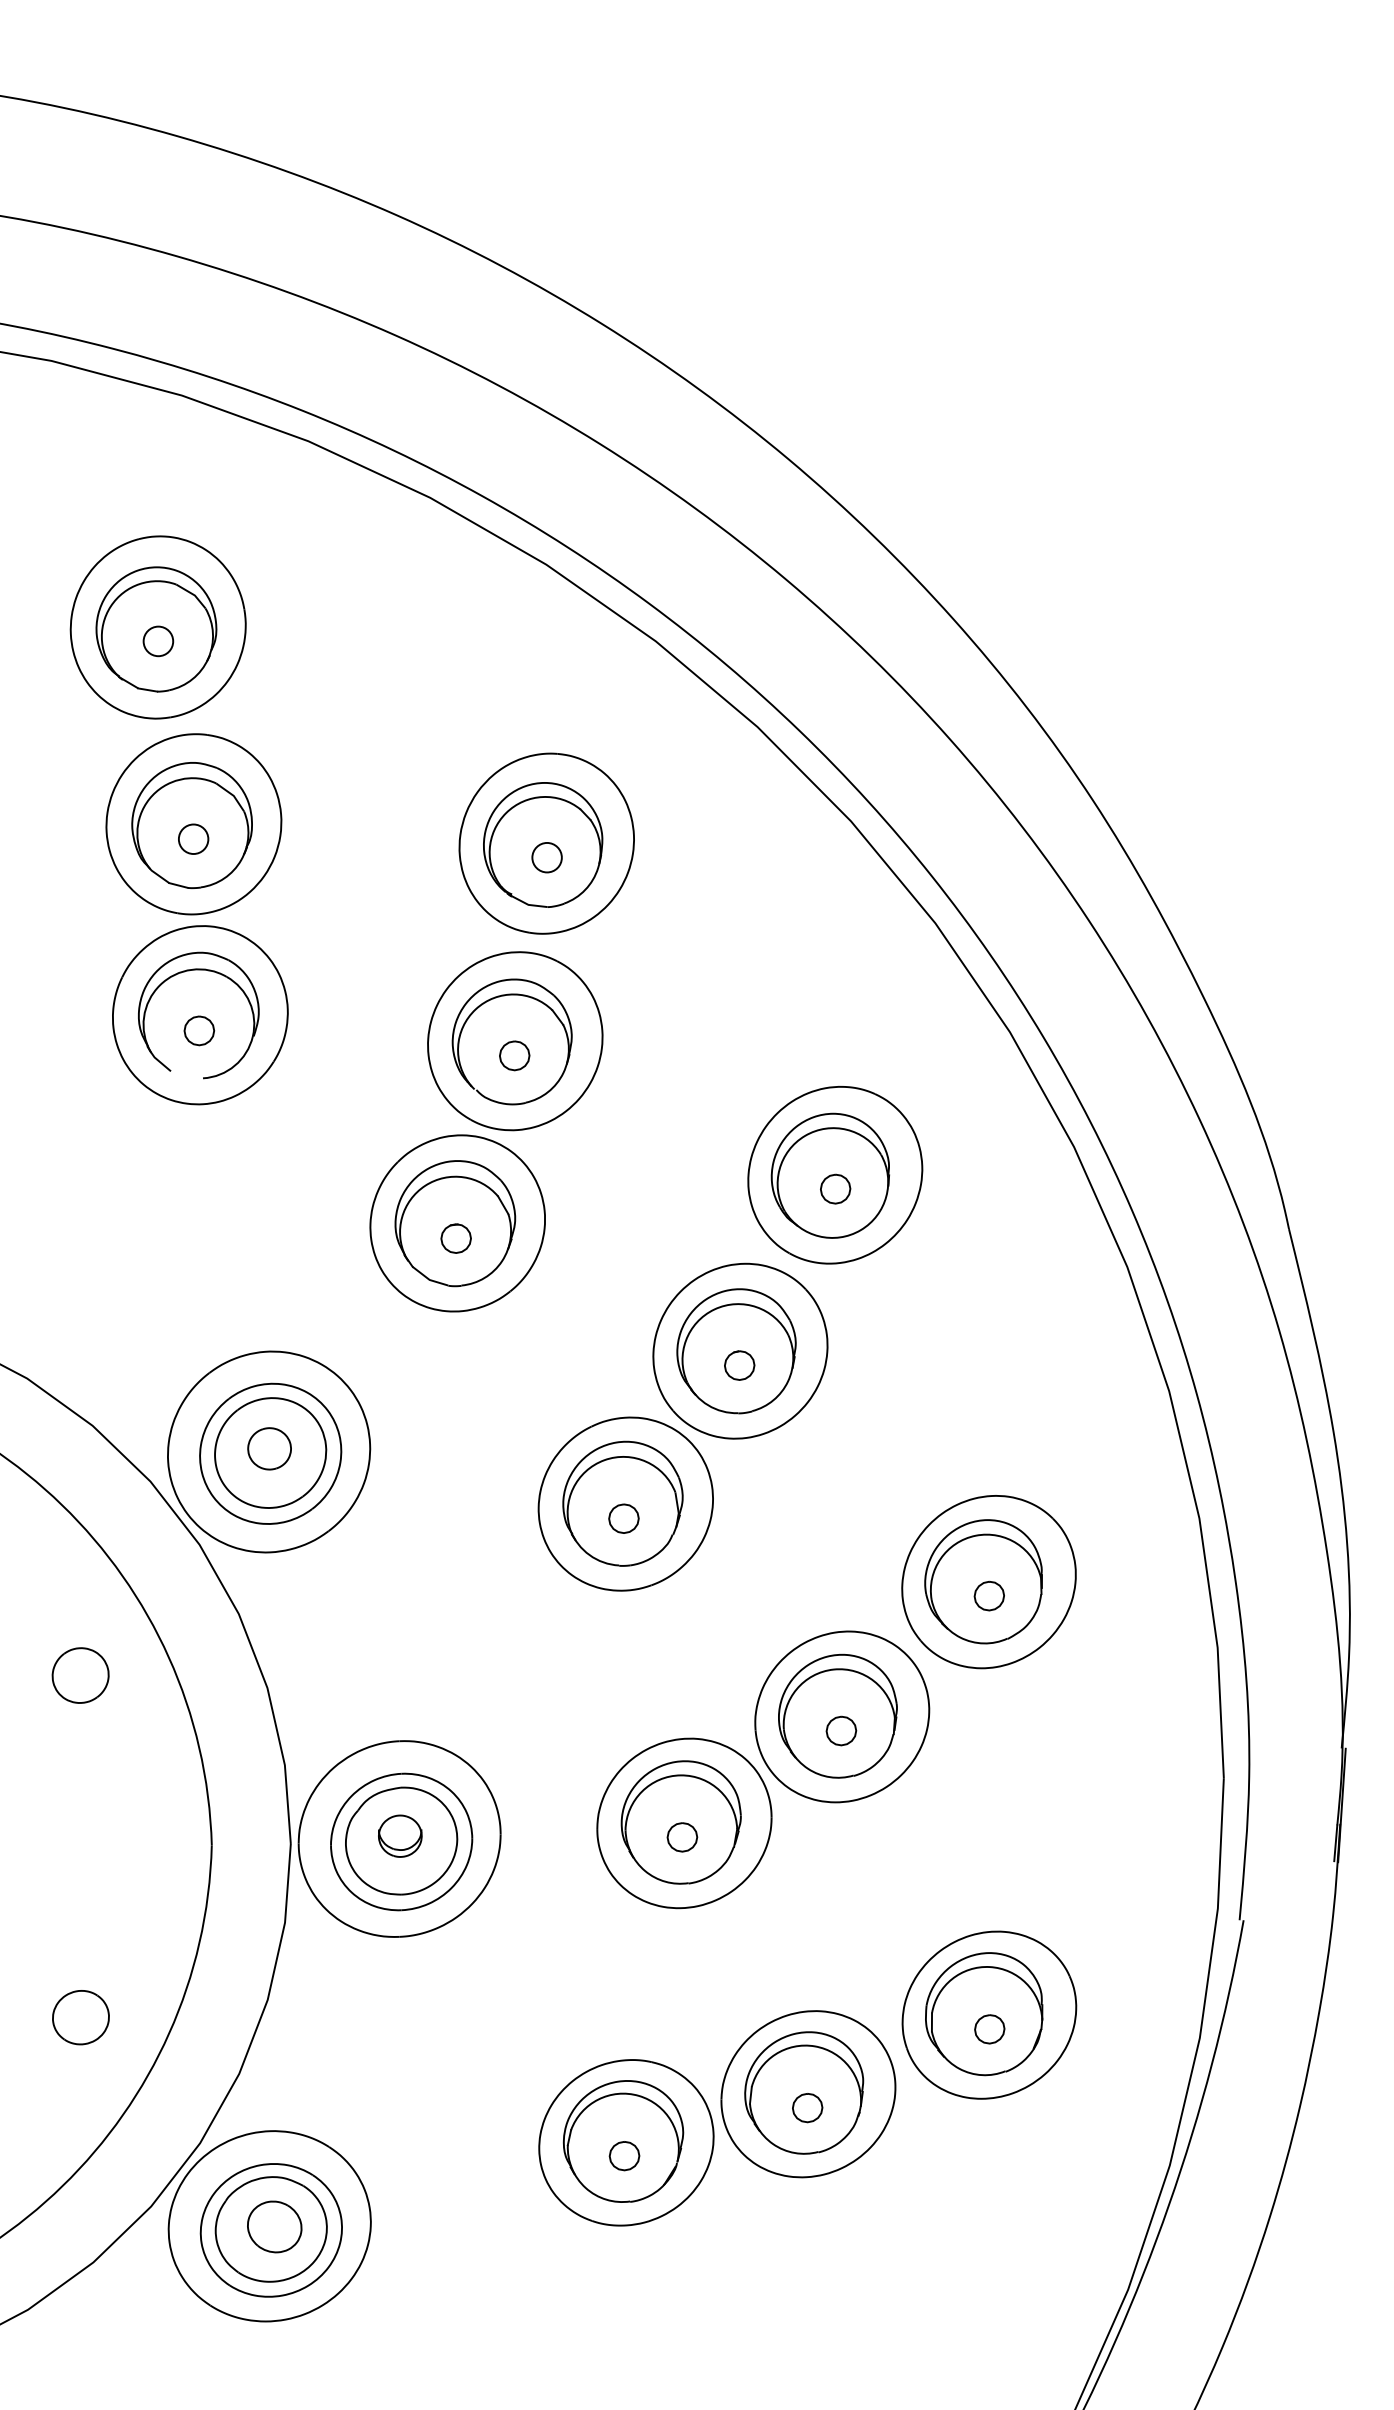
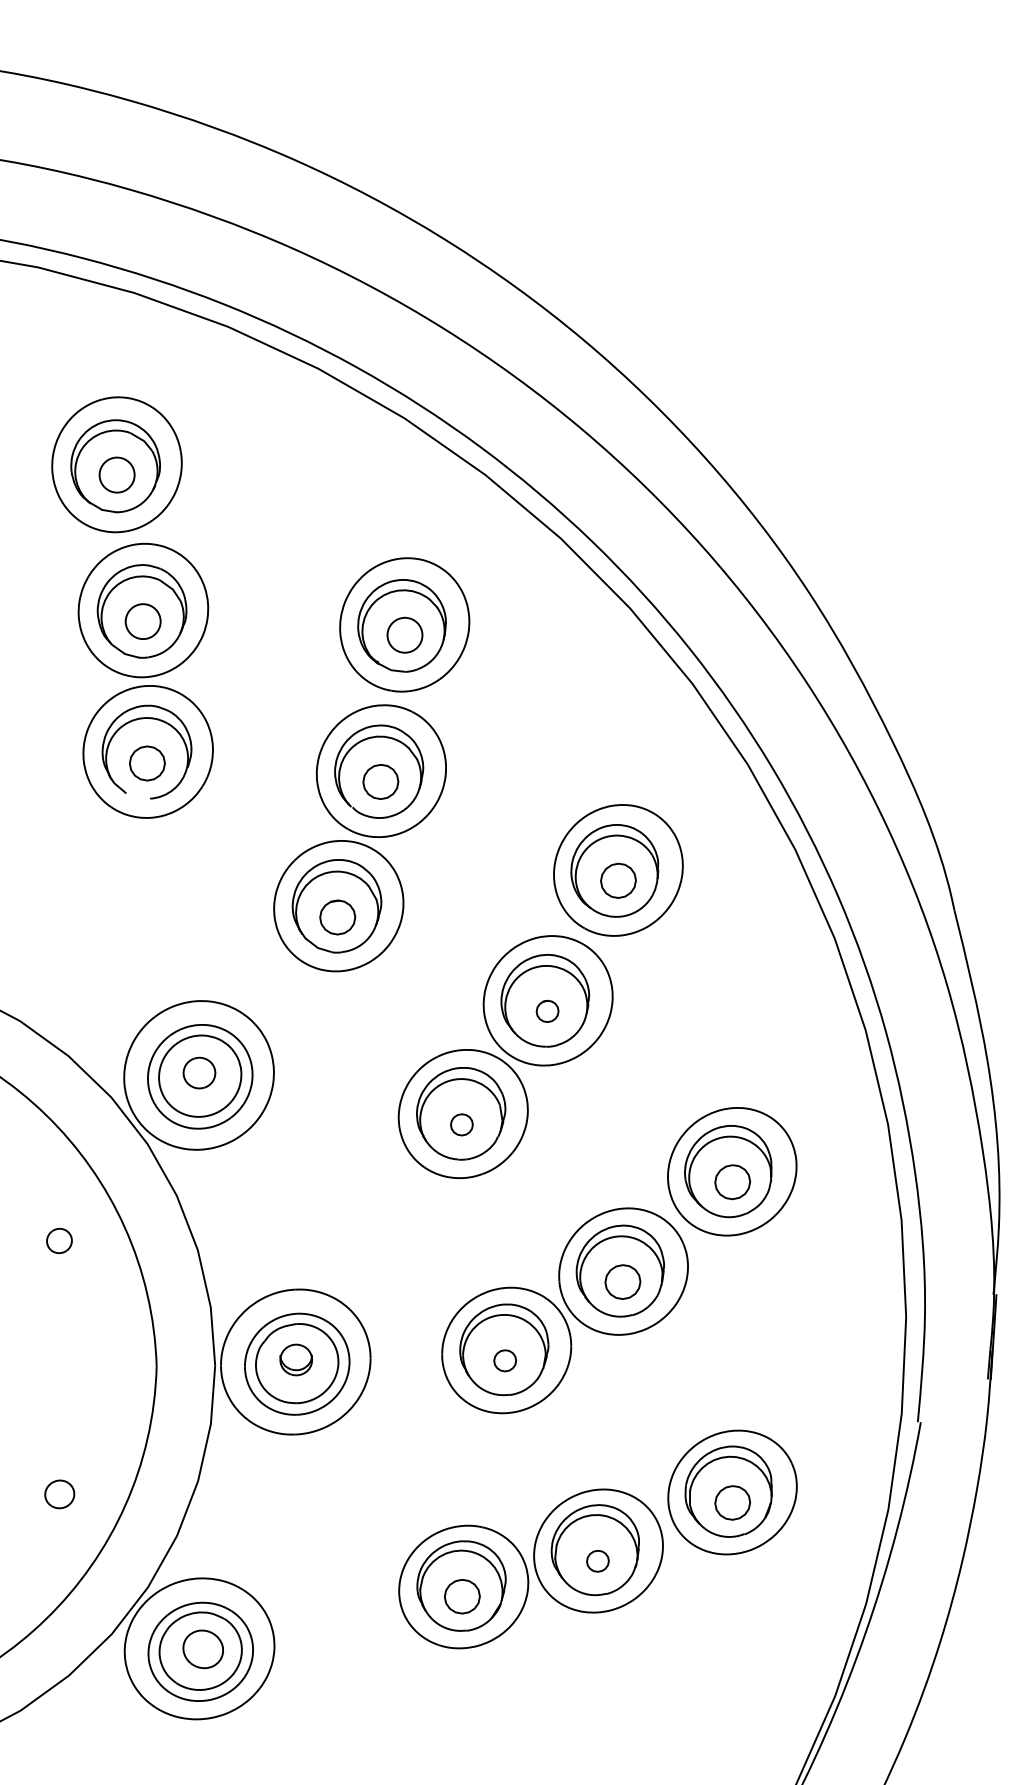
circle: (158, 641) -> (117, 475), size x1.6
circle: (193, 839) -> (143, 621), size x1.6
circle: (546, 857) -> (404, 635), size x1.6
part: (199, 1030) -> (147, 763), size x1.6
part: (514, 1055) -> (380, 781), size x1.6
part: (835, 1188) -> (618, 880), size x1.6
part: (455, 1238) -> (337, 917), size x1.6
part: (988, 1595) -> (731, 1181), size x1.6
part: (80, 1675) -> (59, 1240), size x0.6
part: (841, 1730) -> (623, 1281), size x1.6
part: (80, 2017) -> (59, 1494), size x0.7
part: (989, 2029) -> (732, 1503), size x1.6
part: (624, 2156) -> (462, 1597), size x1.6

